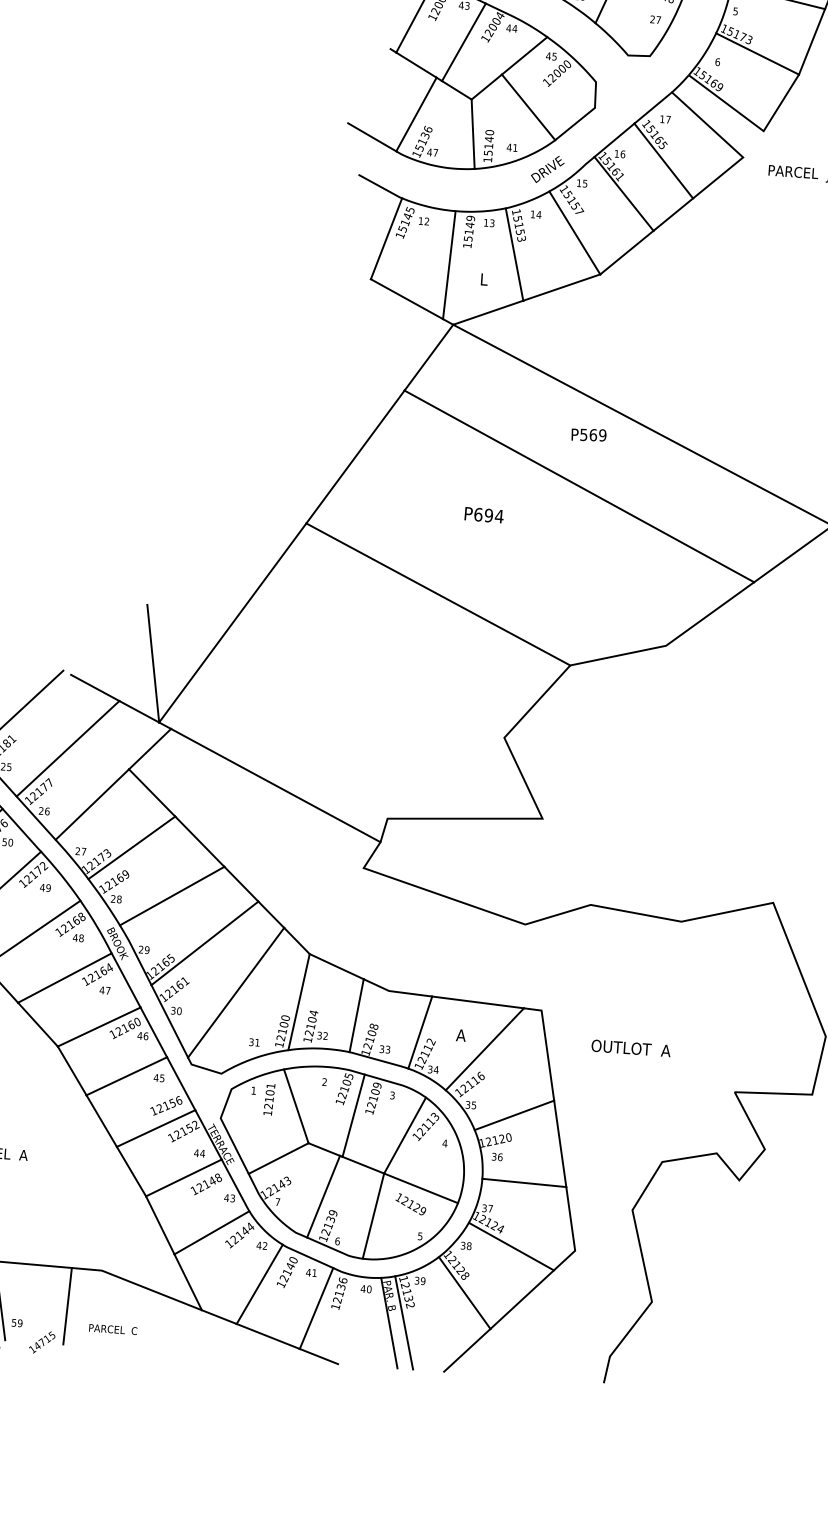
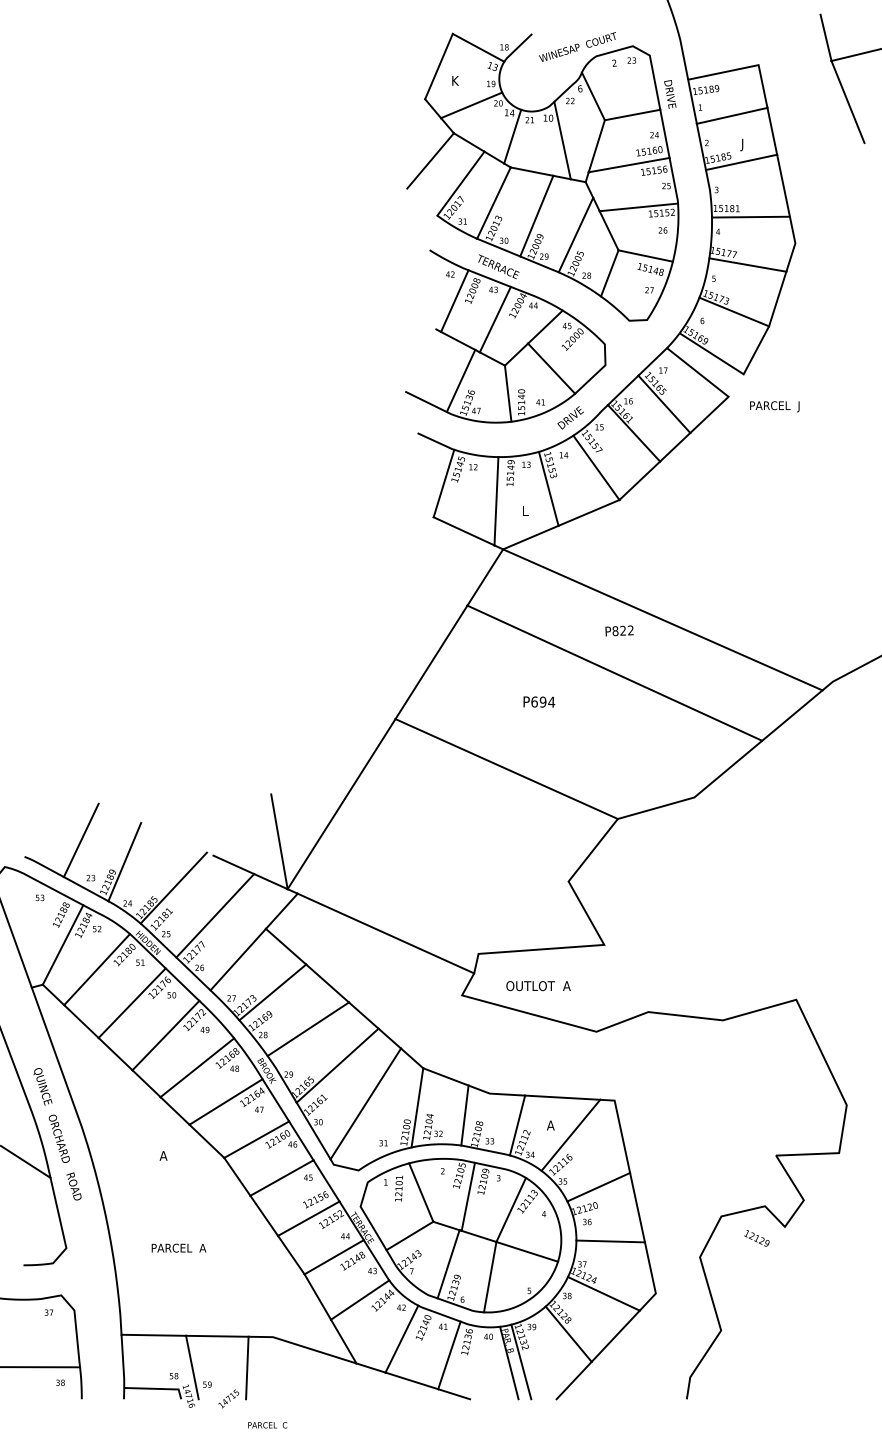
text: (592, 434) -> (622, 630), P569 -> P822
text: (631, 1048) -> (538, 986), moved
text: (410, 1204) -> (756, 1238), moved
text: (112, 1329) -> (267, 1425), moved

